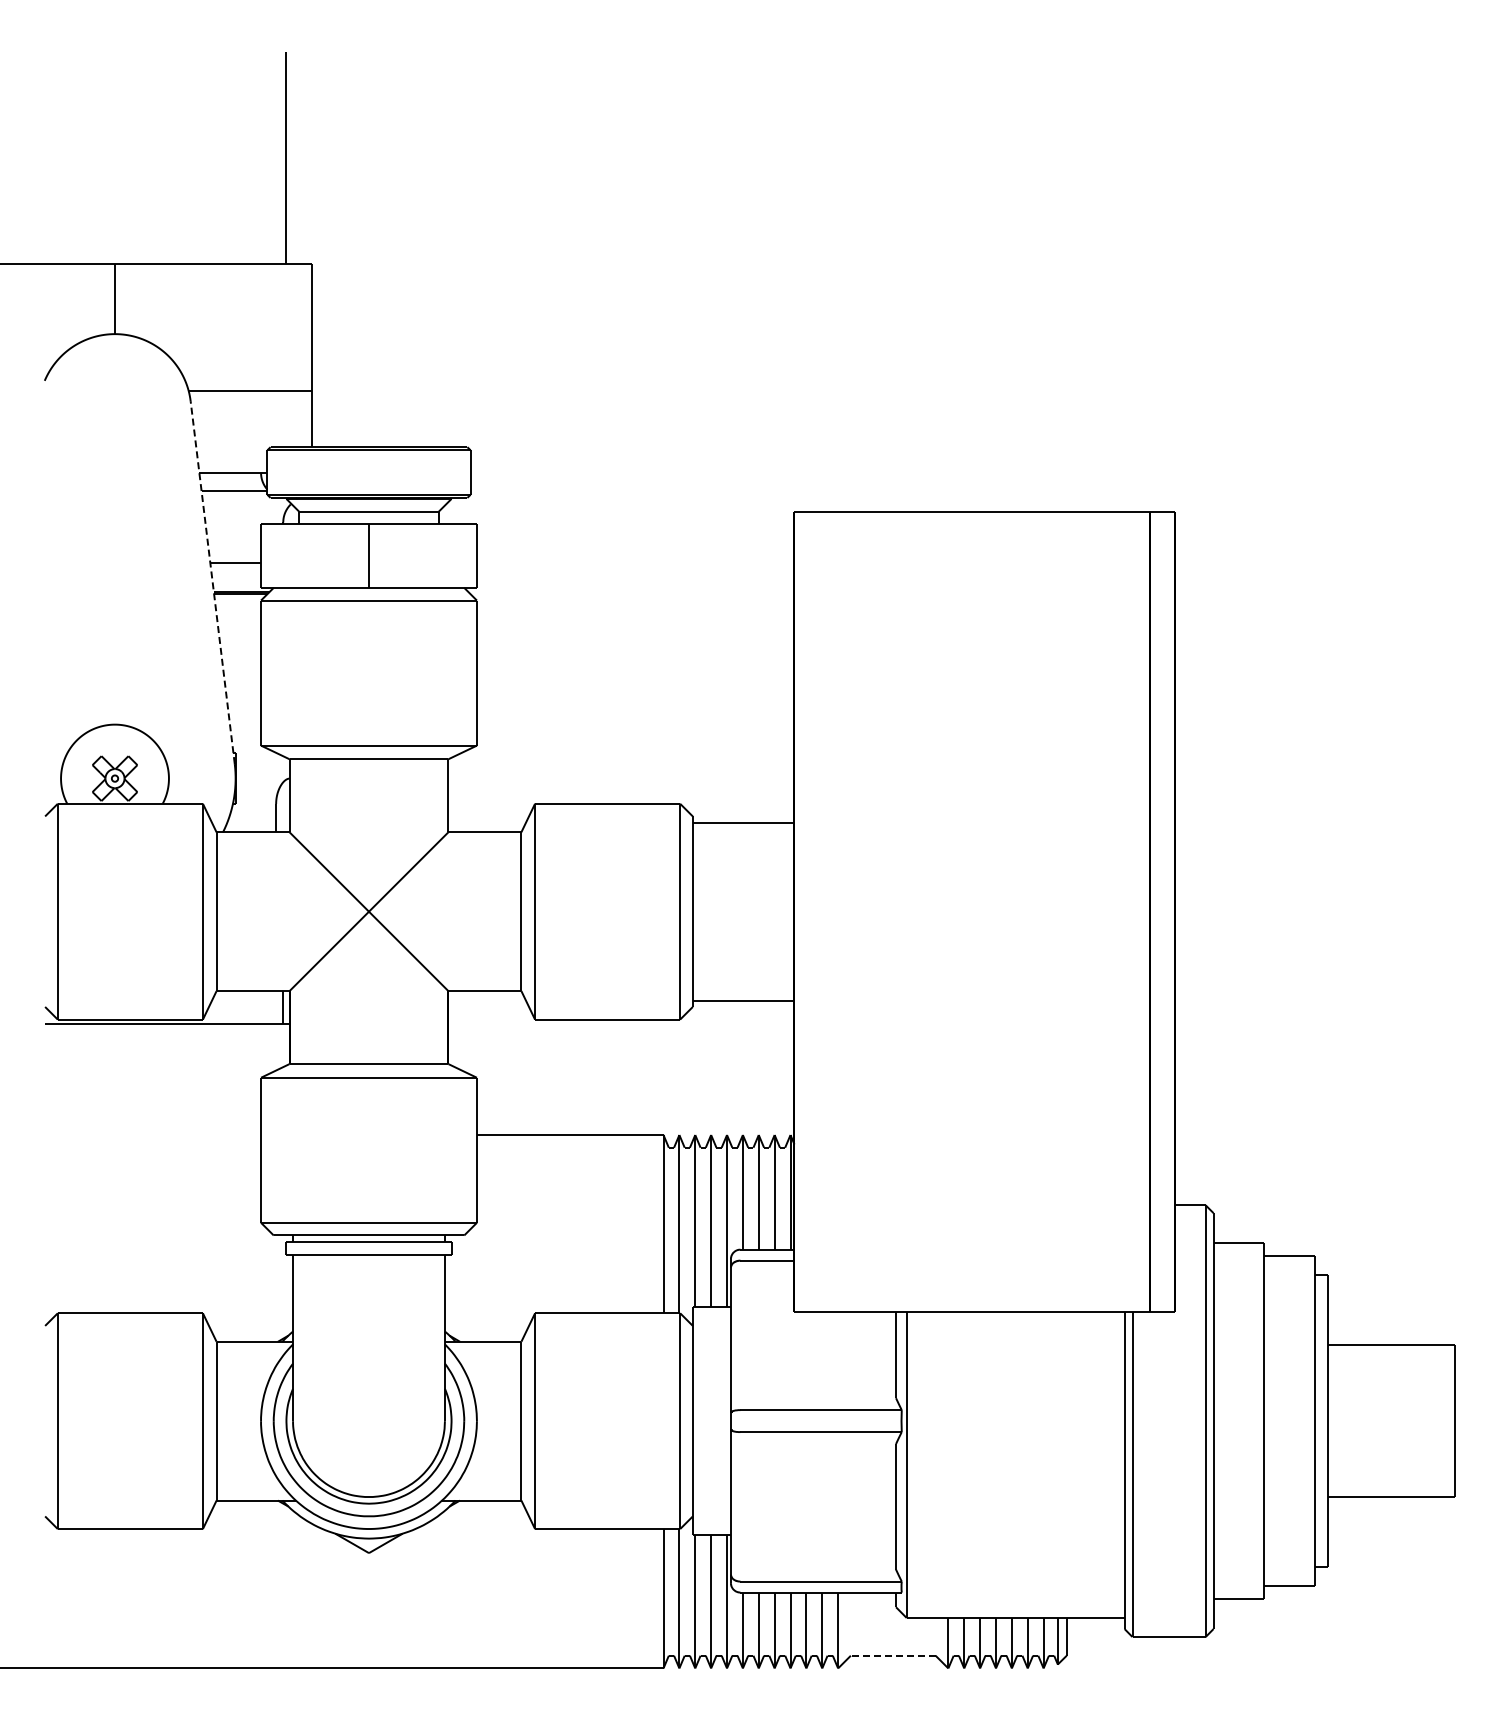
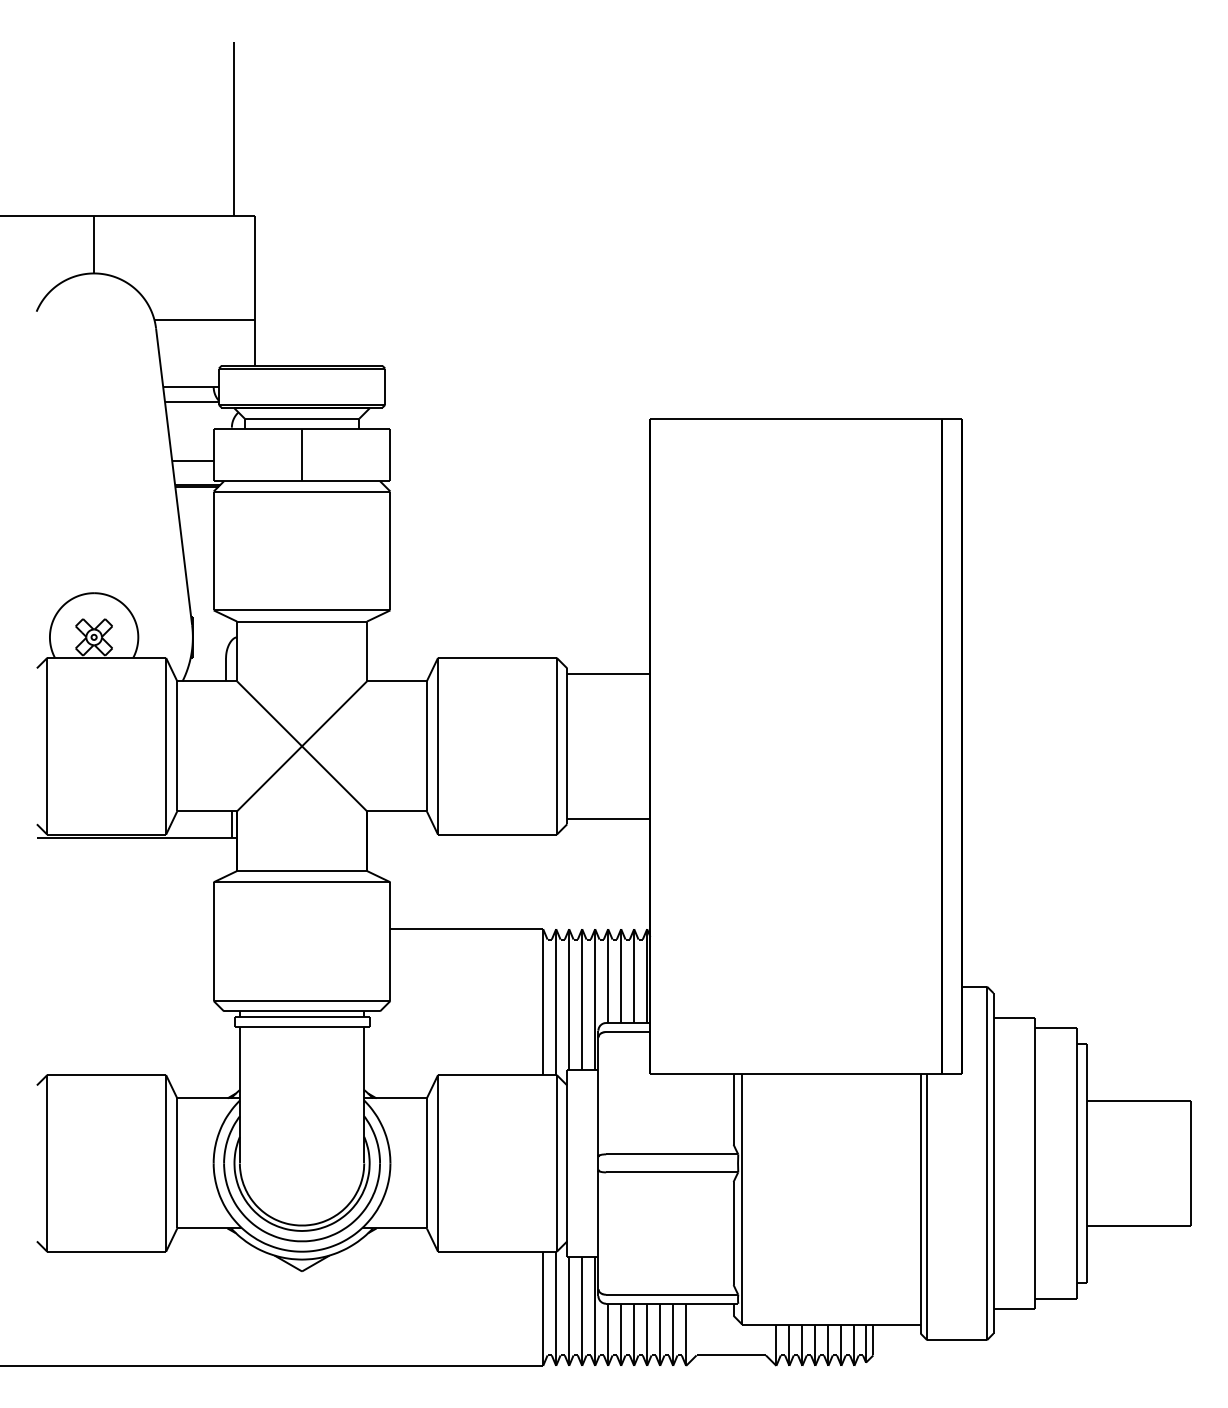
line: (212, 582) -> (173, 476), dashed -> solid
line: (892, 1655) -> (730, 1355), dashed -> solid

